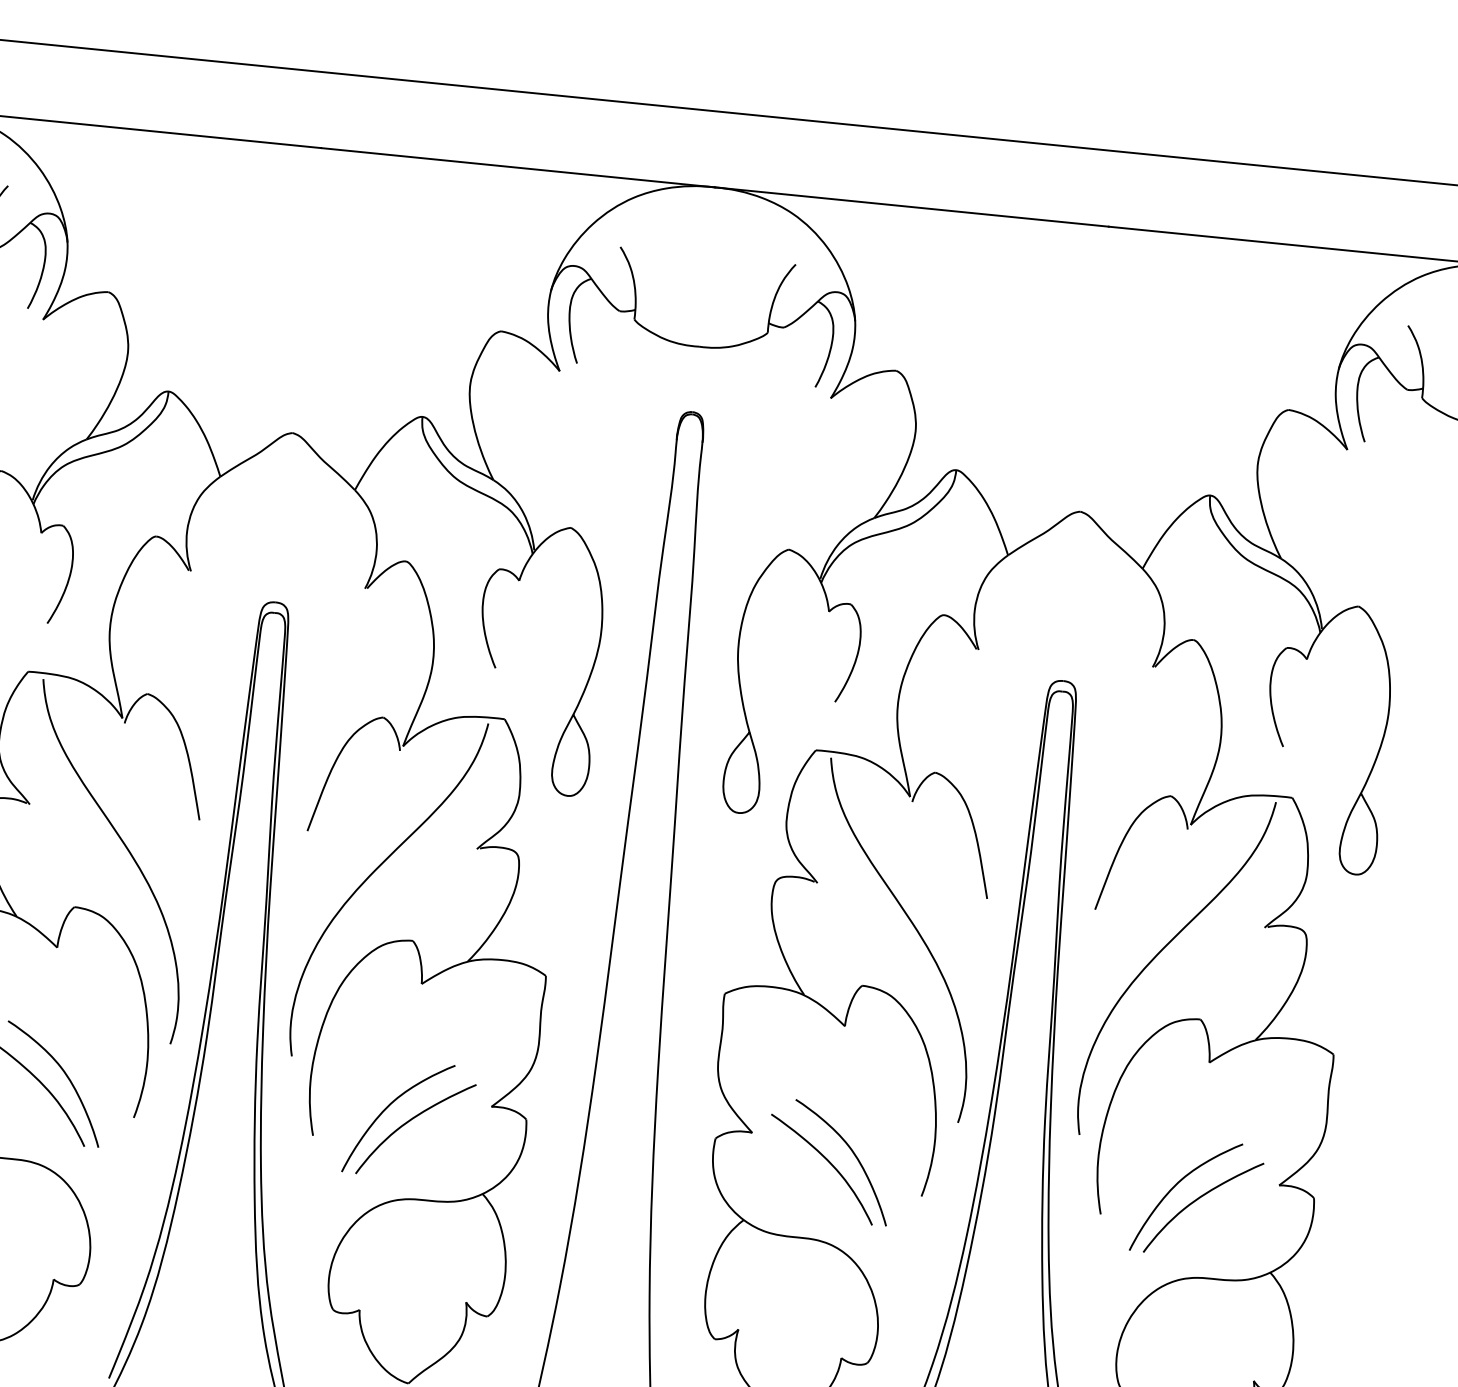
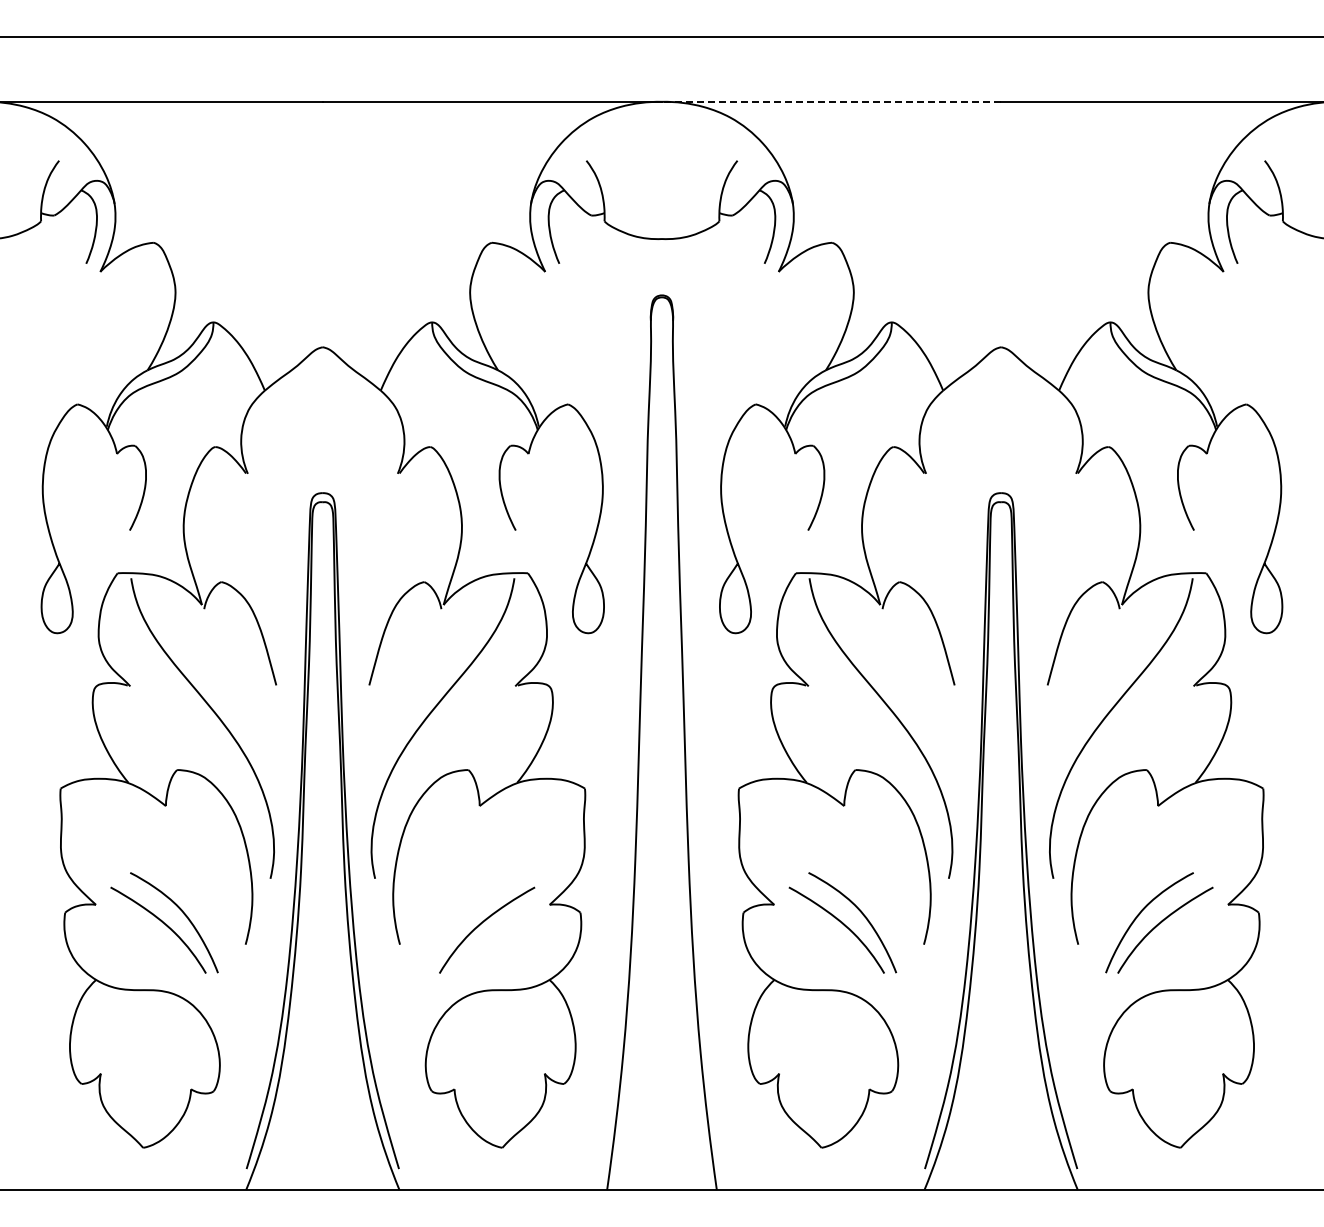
line: (911, 206) -> (831, 101), solid -> dashed
curve: (386, 1110) -> (460, 916), removed

